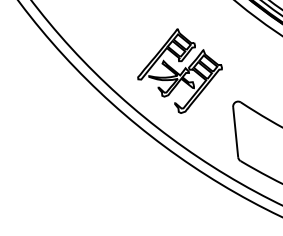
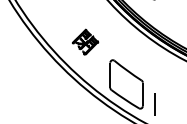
part: (179, 69) -> (85, 41), size x0.6

